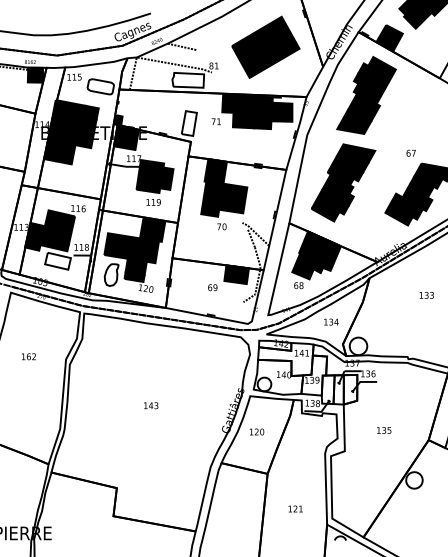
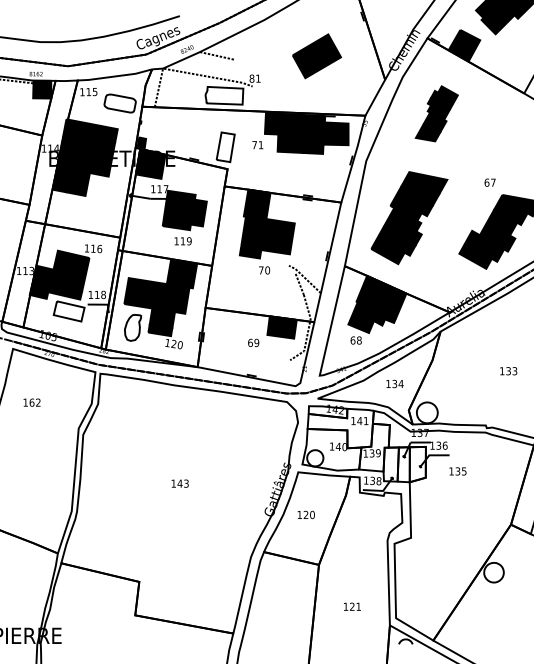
part: (265, 46) -> (316, 55), size x0.6
part: (366, 95) -> (436, 113), size x0.6
text: (426, 295) -> (508, 371), moved
text: (28, 356) -> (31, 402), moved
text: (384, 430) -> (458, 471), moved

